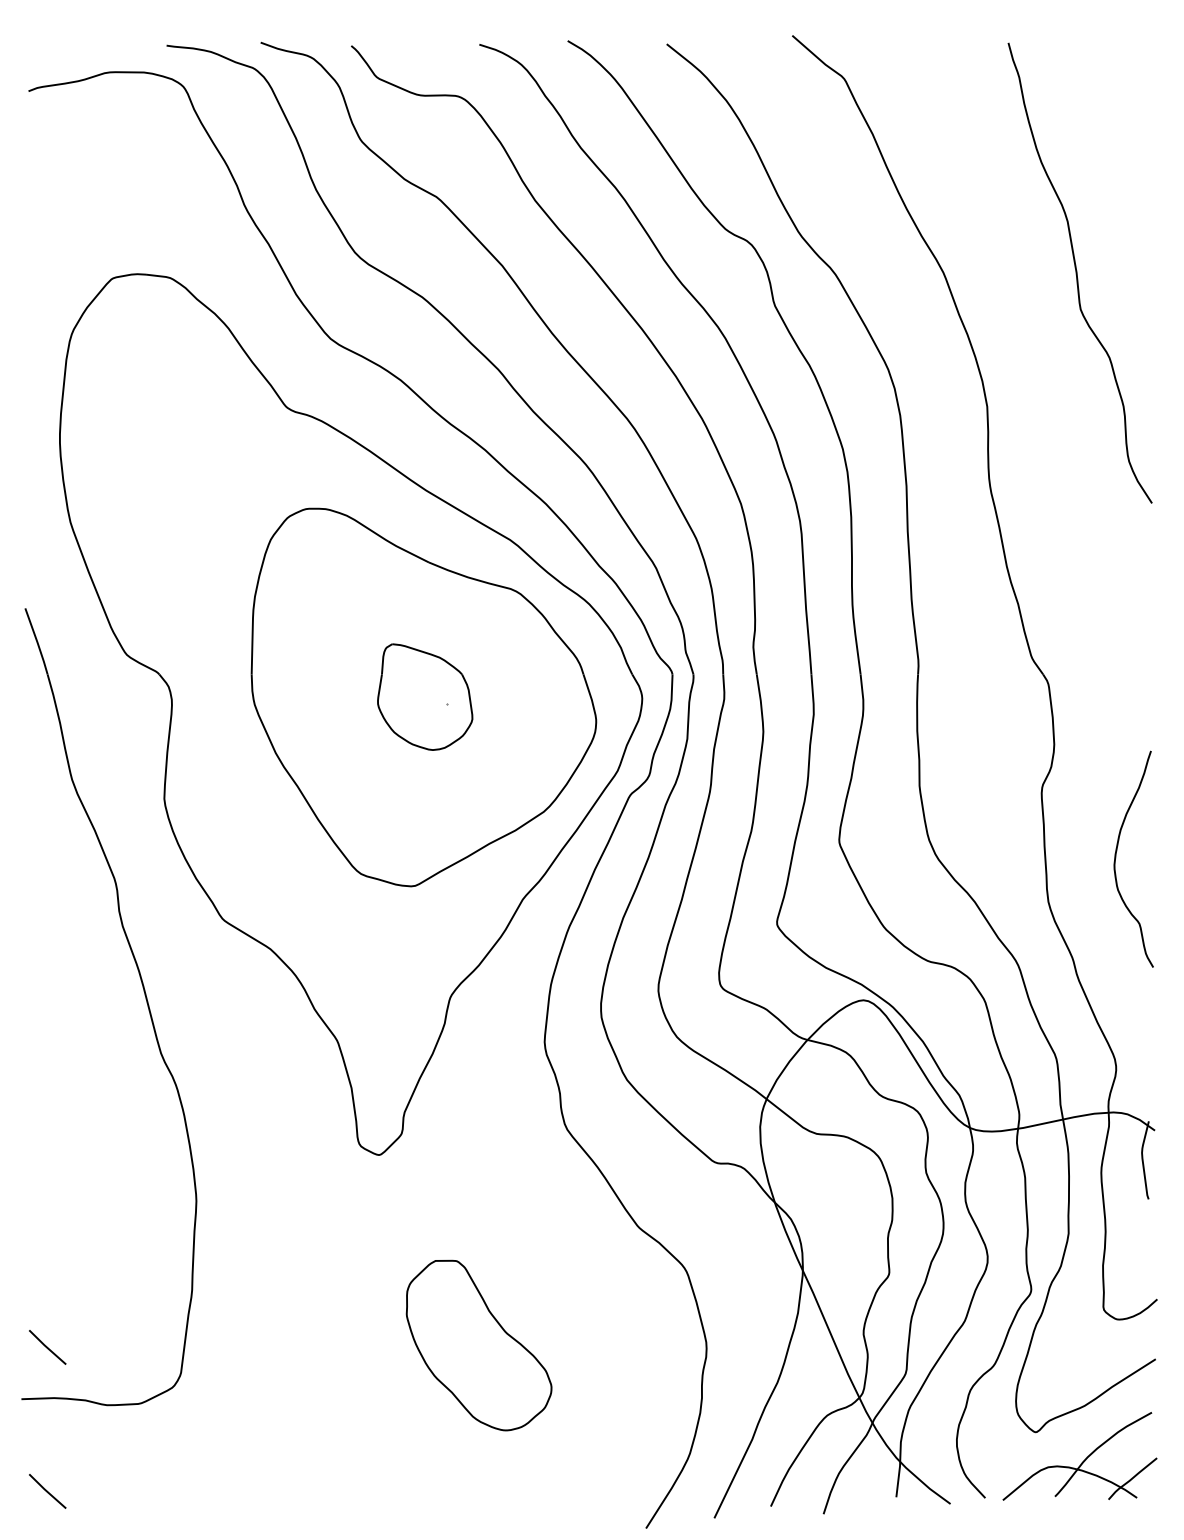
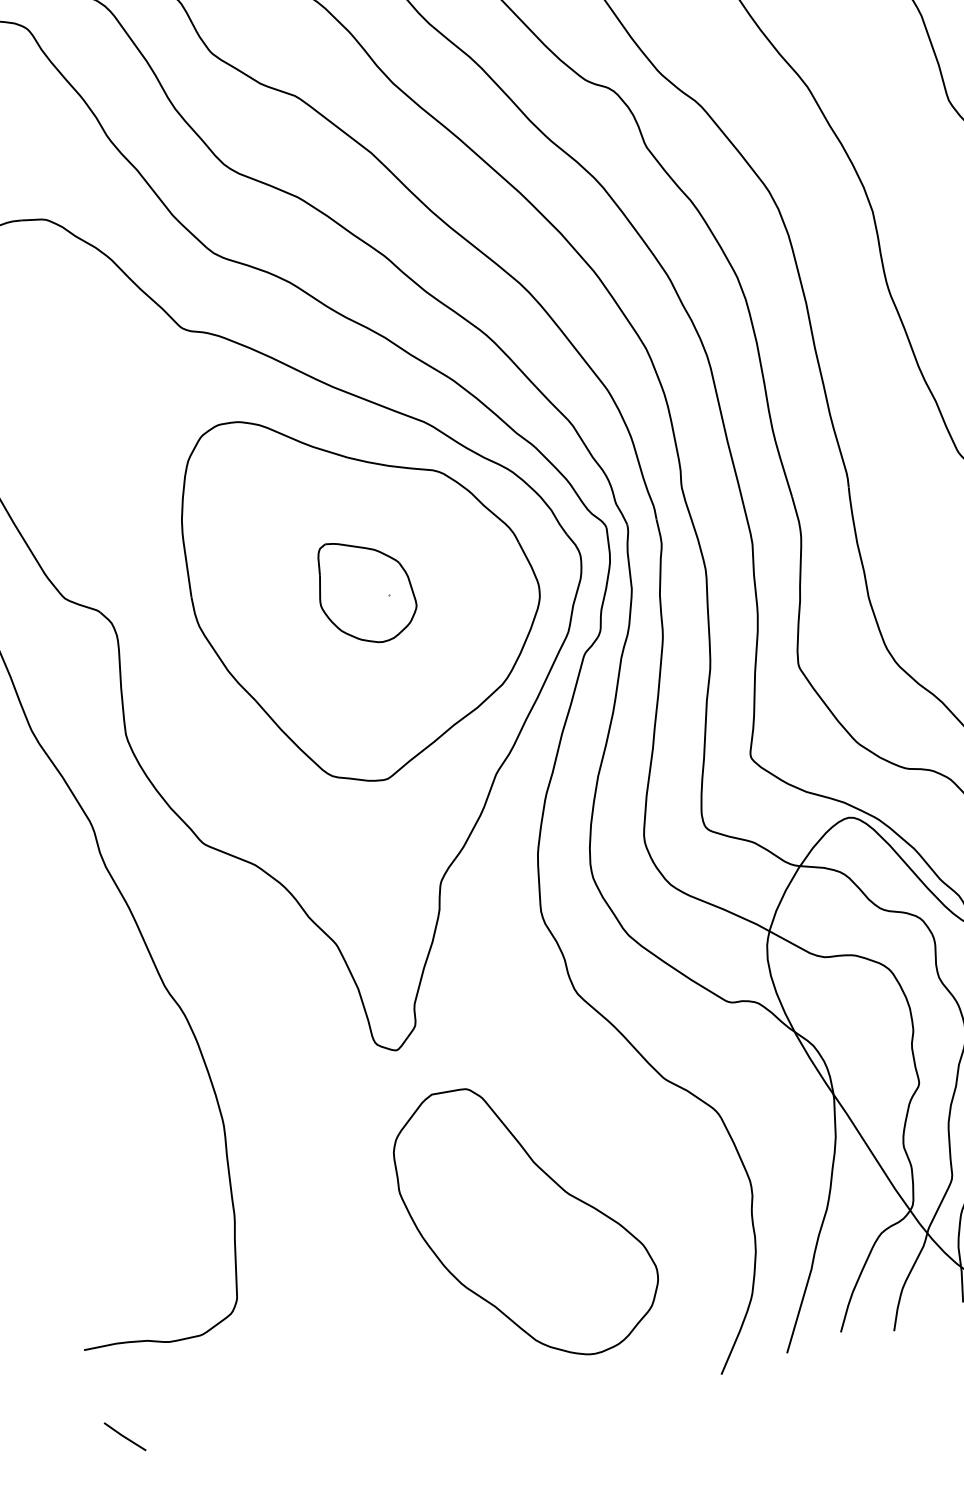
part: (478, 1345) -> (525, 1221), size x1.67
line: (47, 1347) -> (101, 1294), removed

